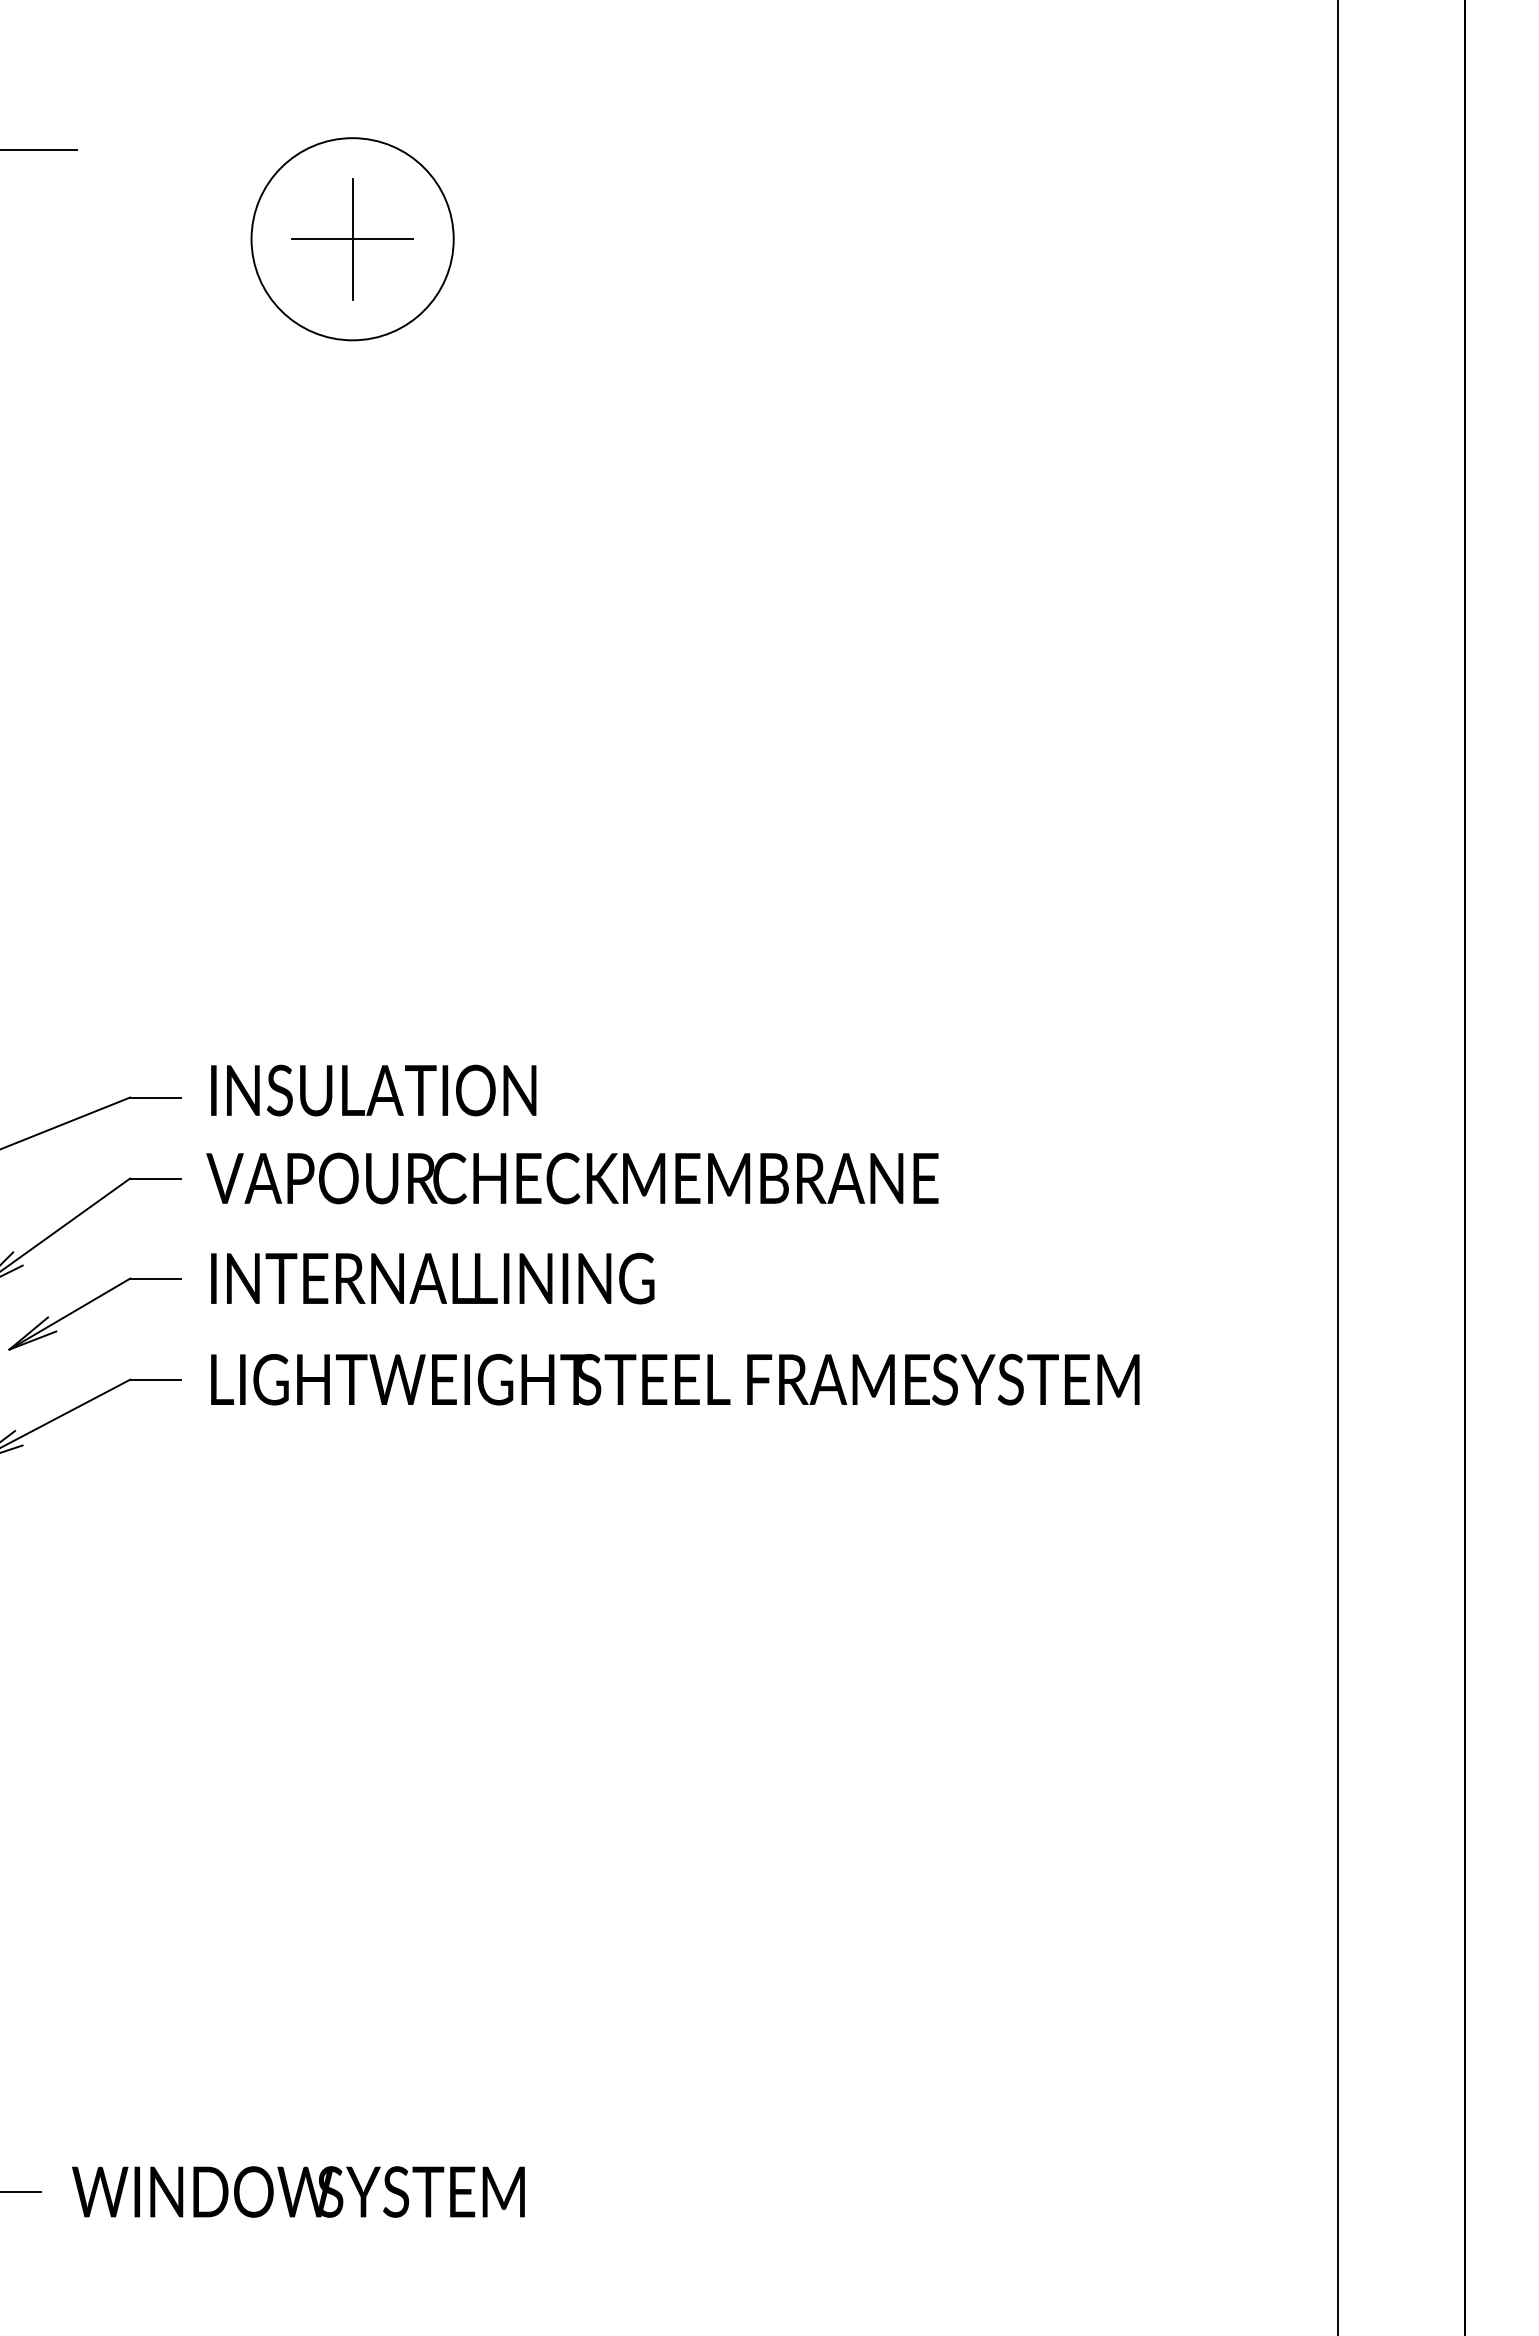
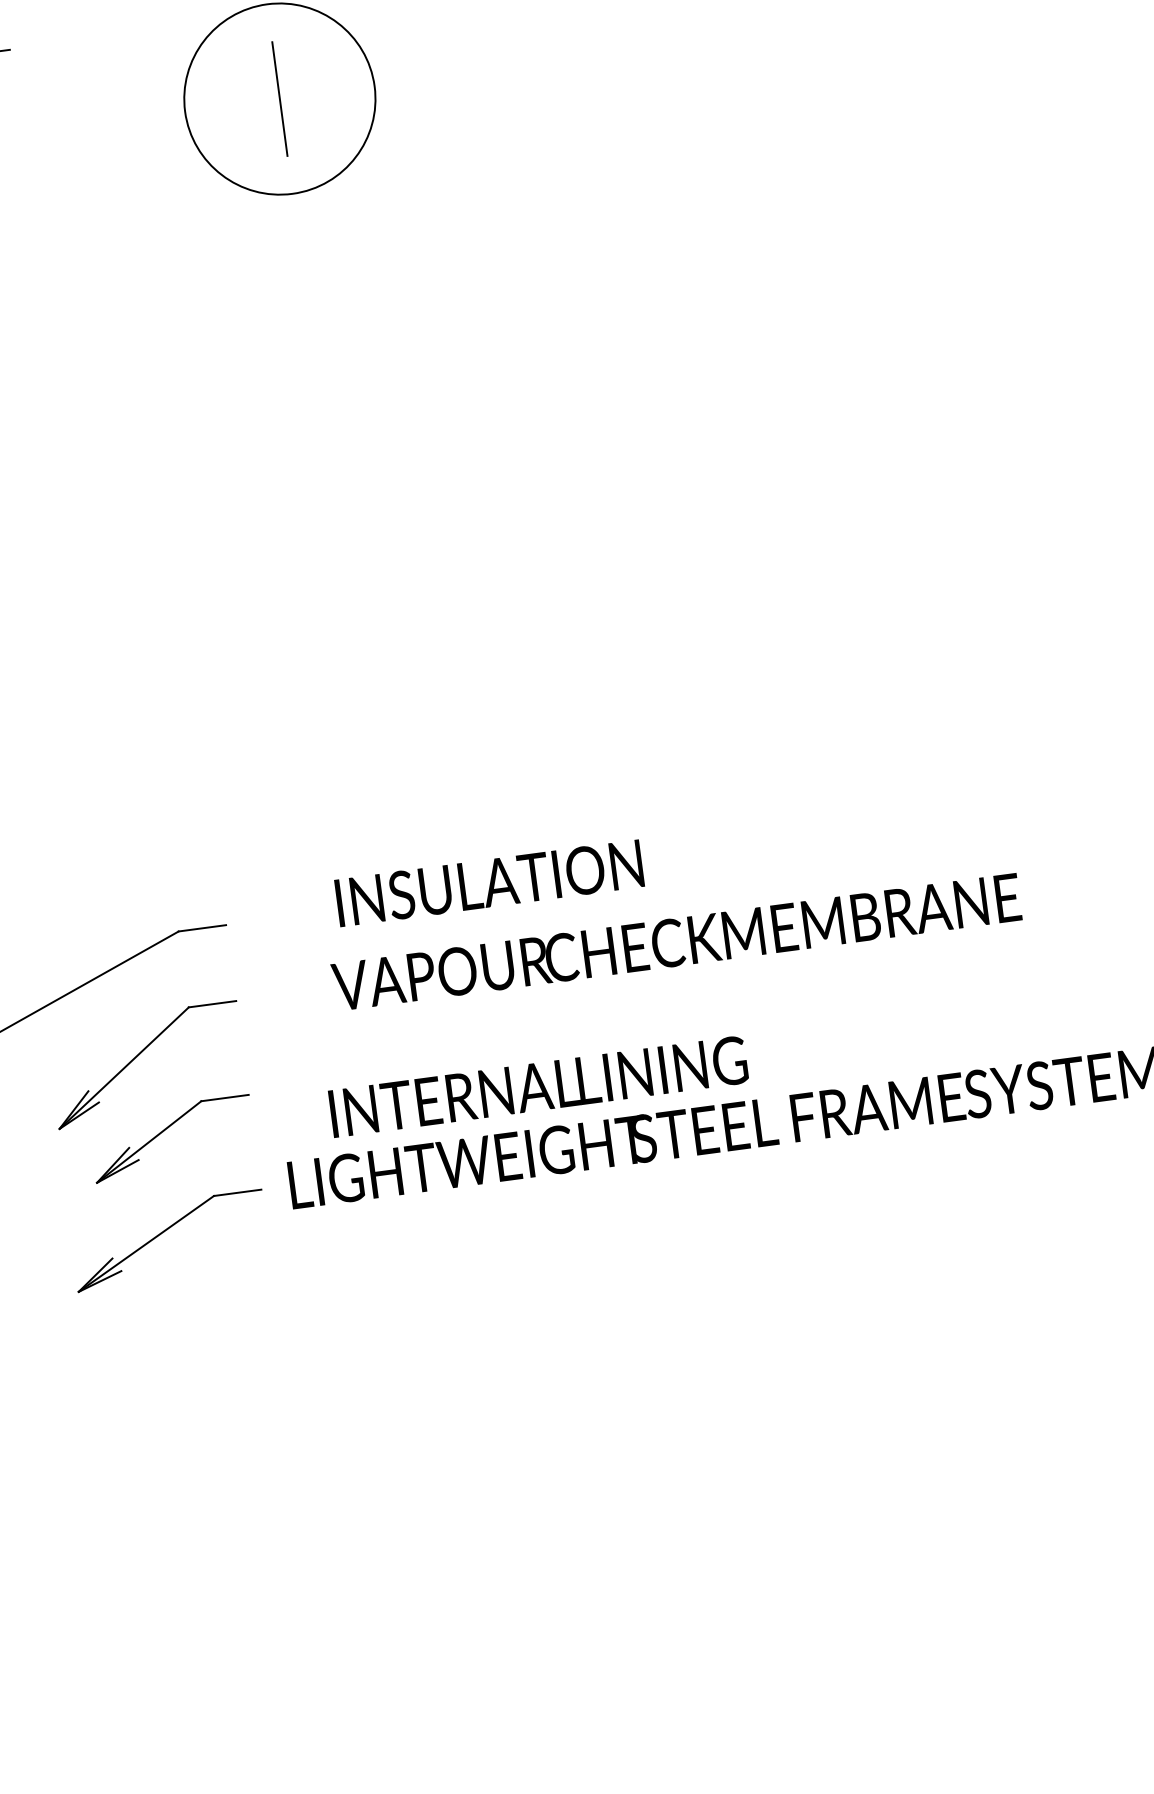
line: (352, 239) -> (279, 99), removed
text: (373, 1090) -> (489, 883), moved
text: (572, 1178) -> (676, 942), moved
text: (432, 1278) -> (538, 1086), moved

